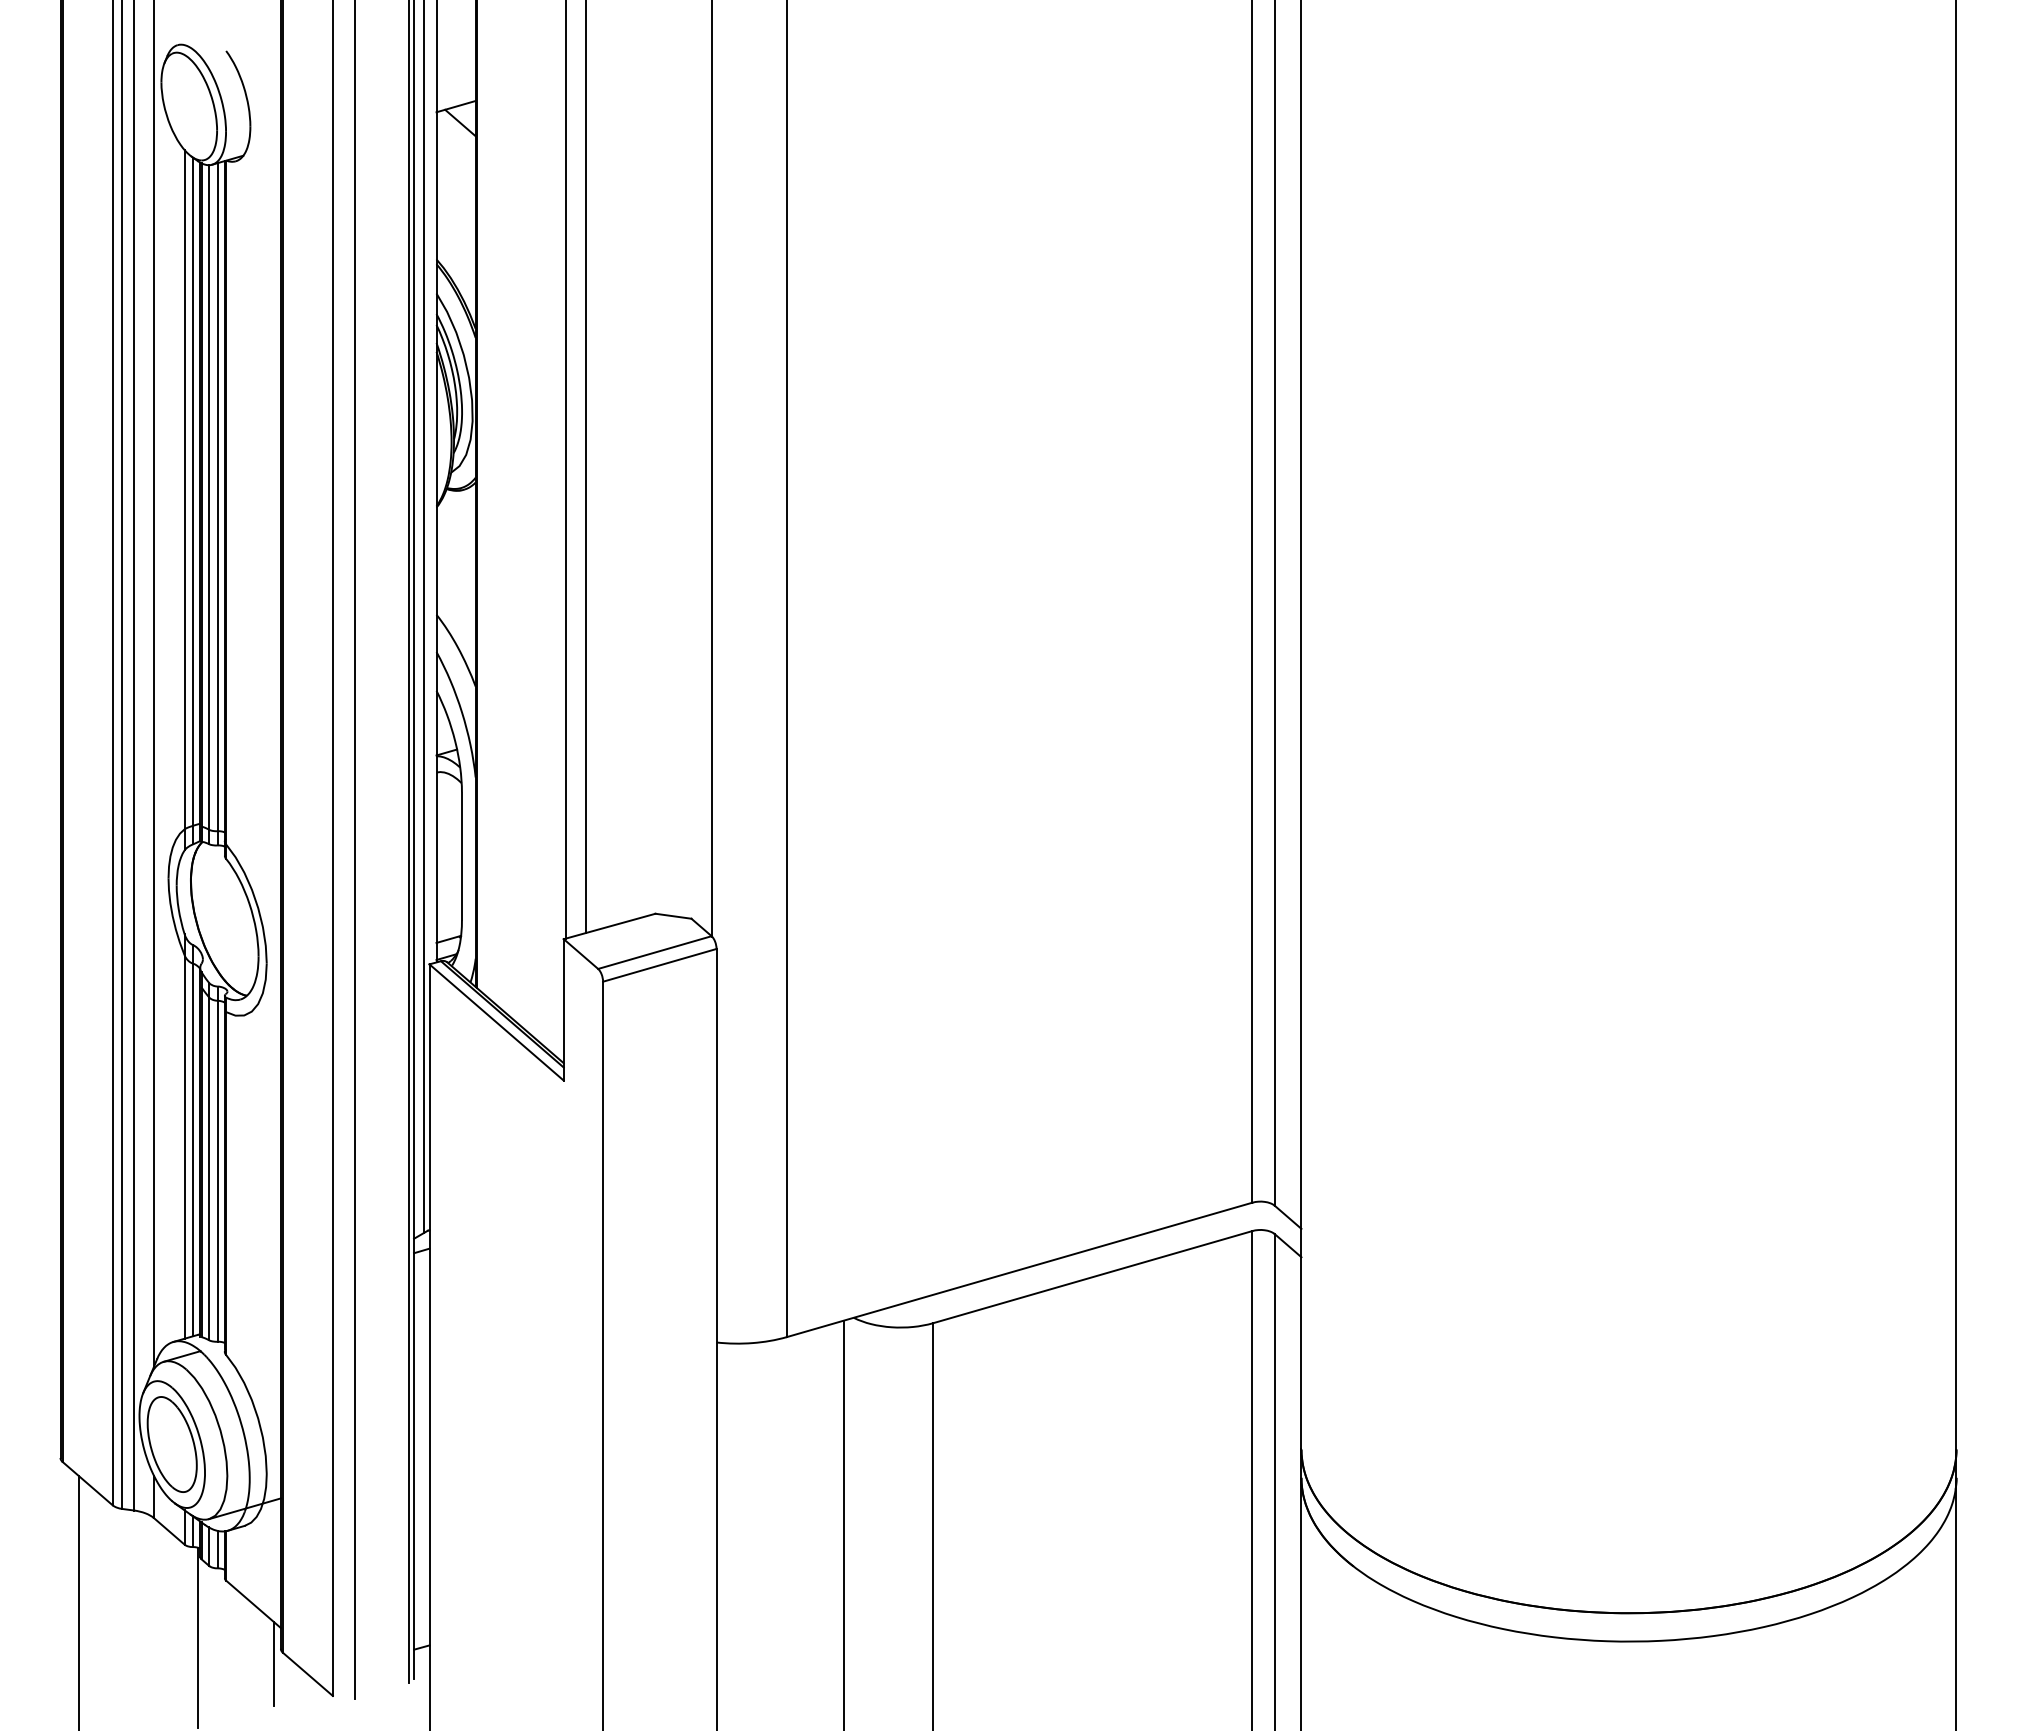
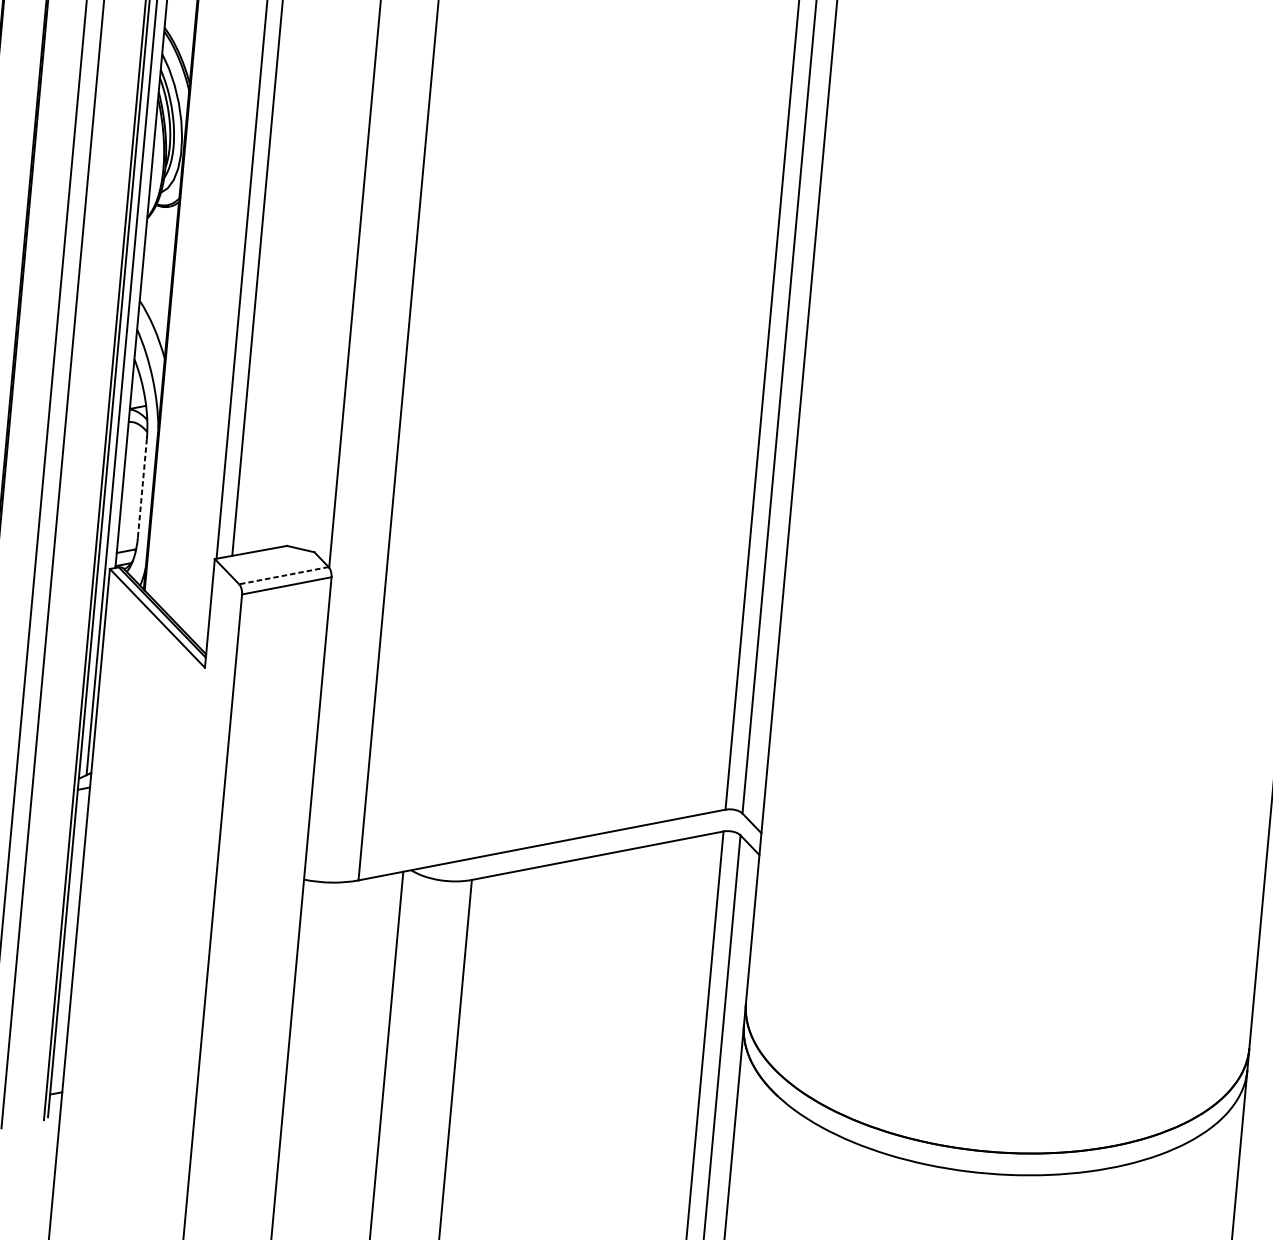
line: (461, 856) -> (142, 488), solid -> dashed
line: (654, 952) -> (283, 575), solid -> dashed

